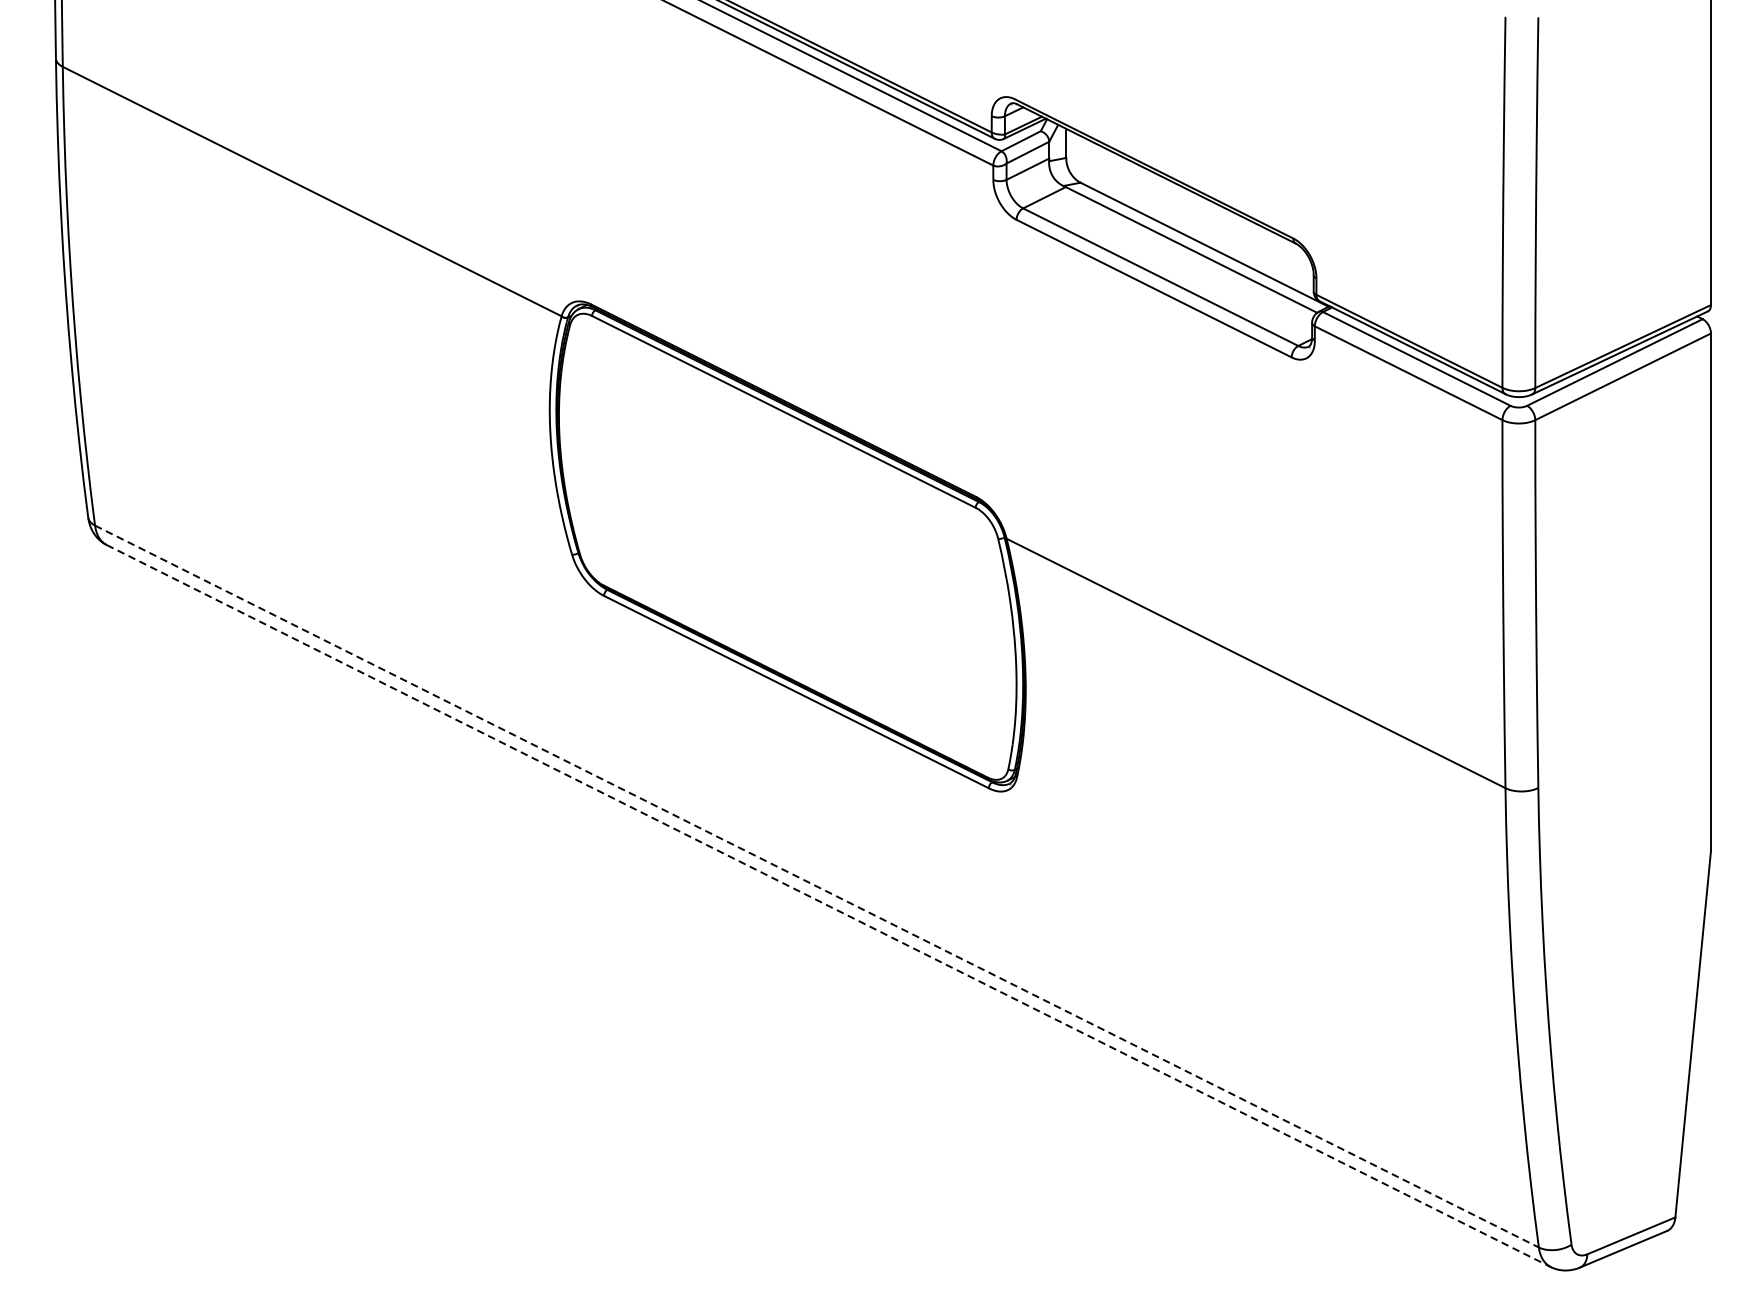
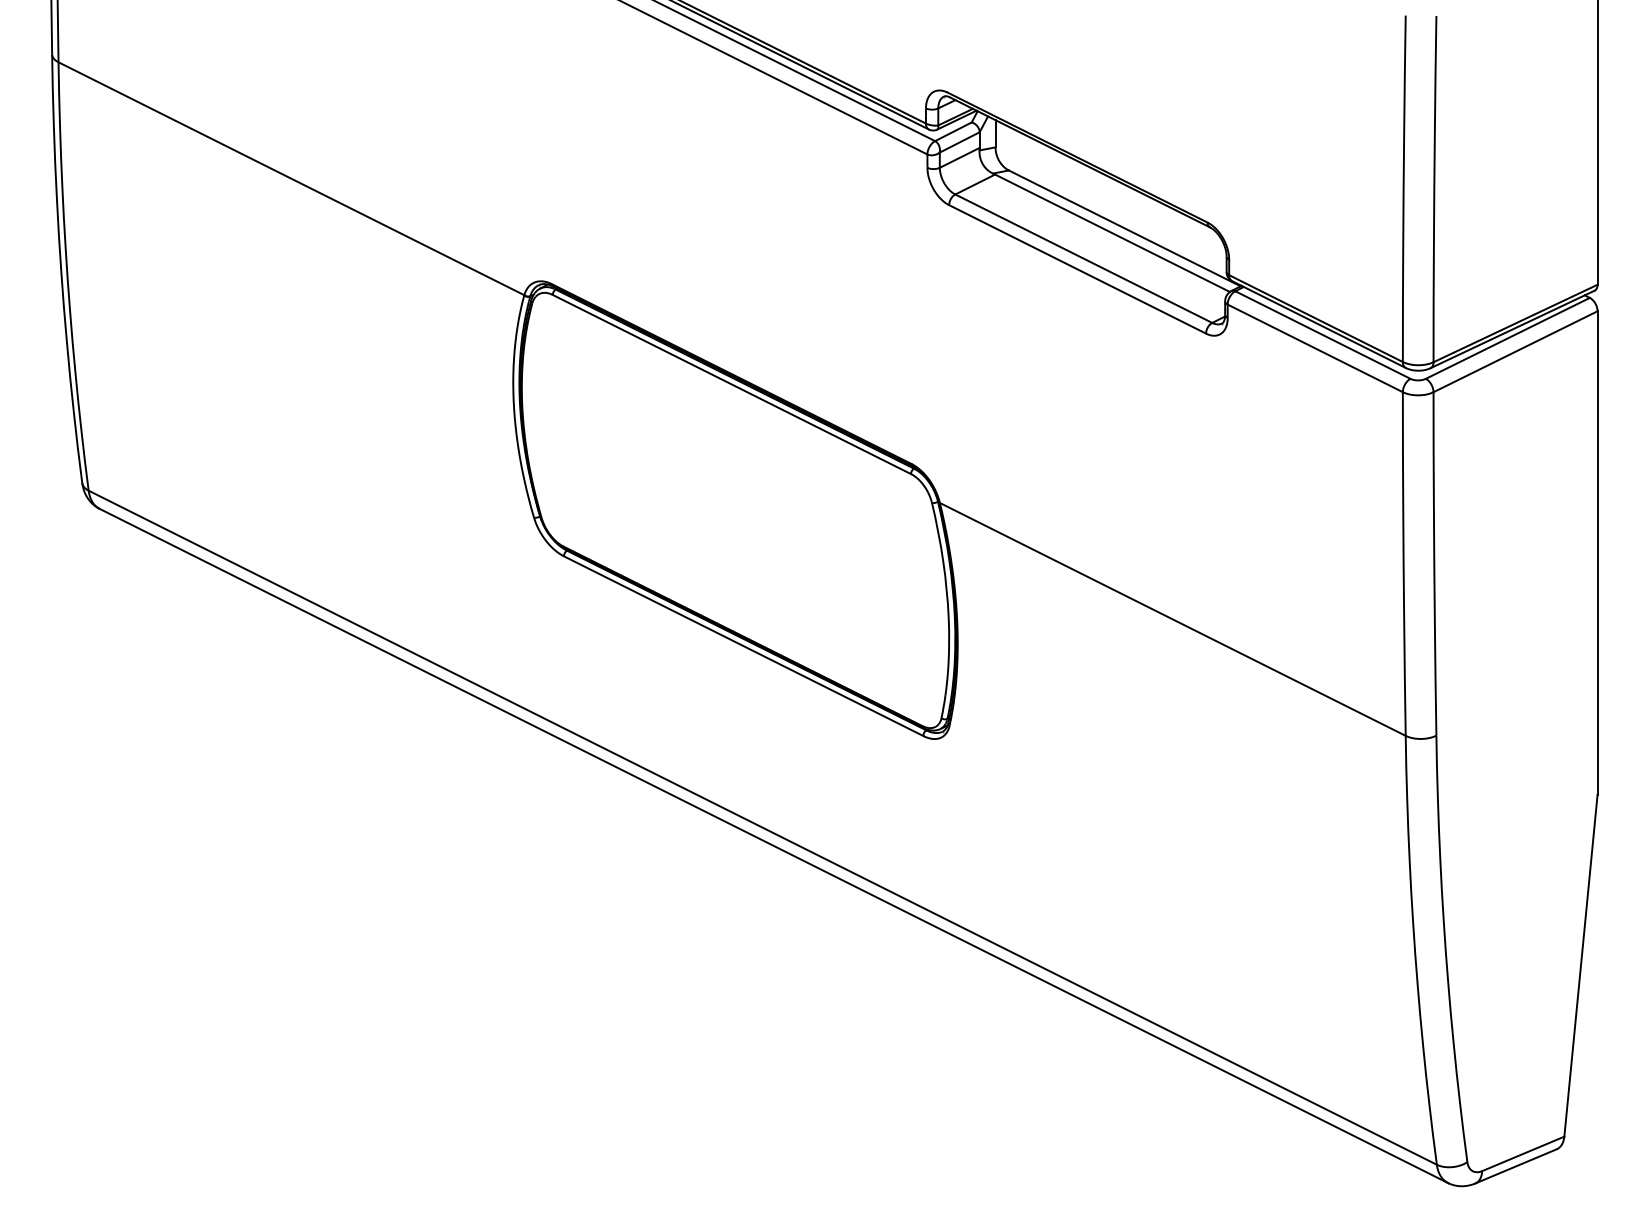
line: (816, 886) -> (762, 827), dashed -> solid
line: (828, 905) -> (773, 845), dashed -> solid

